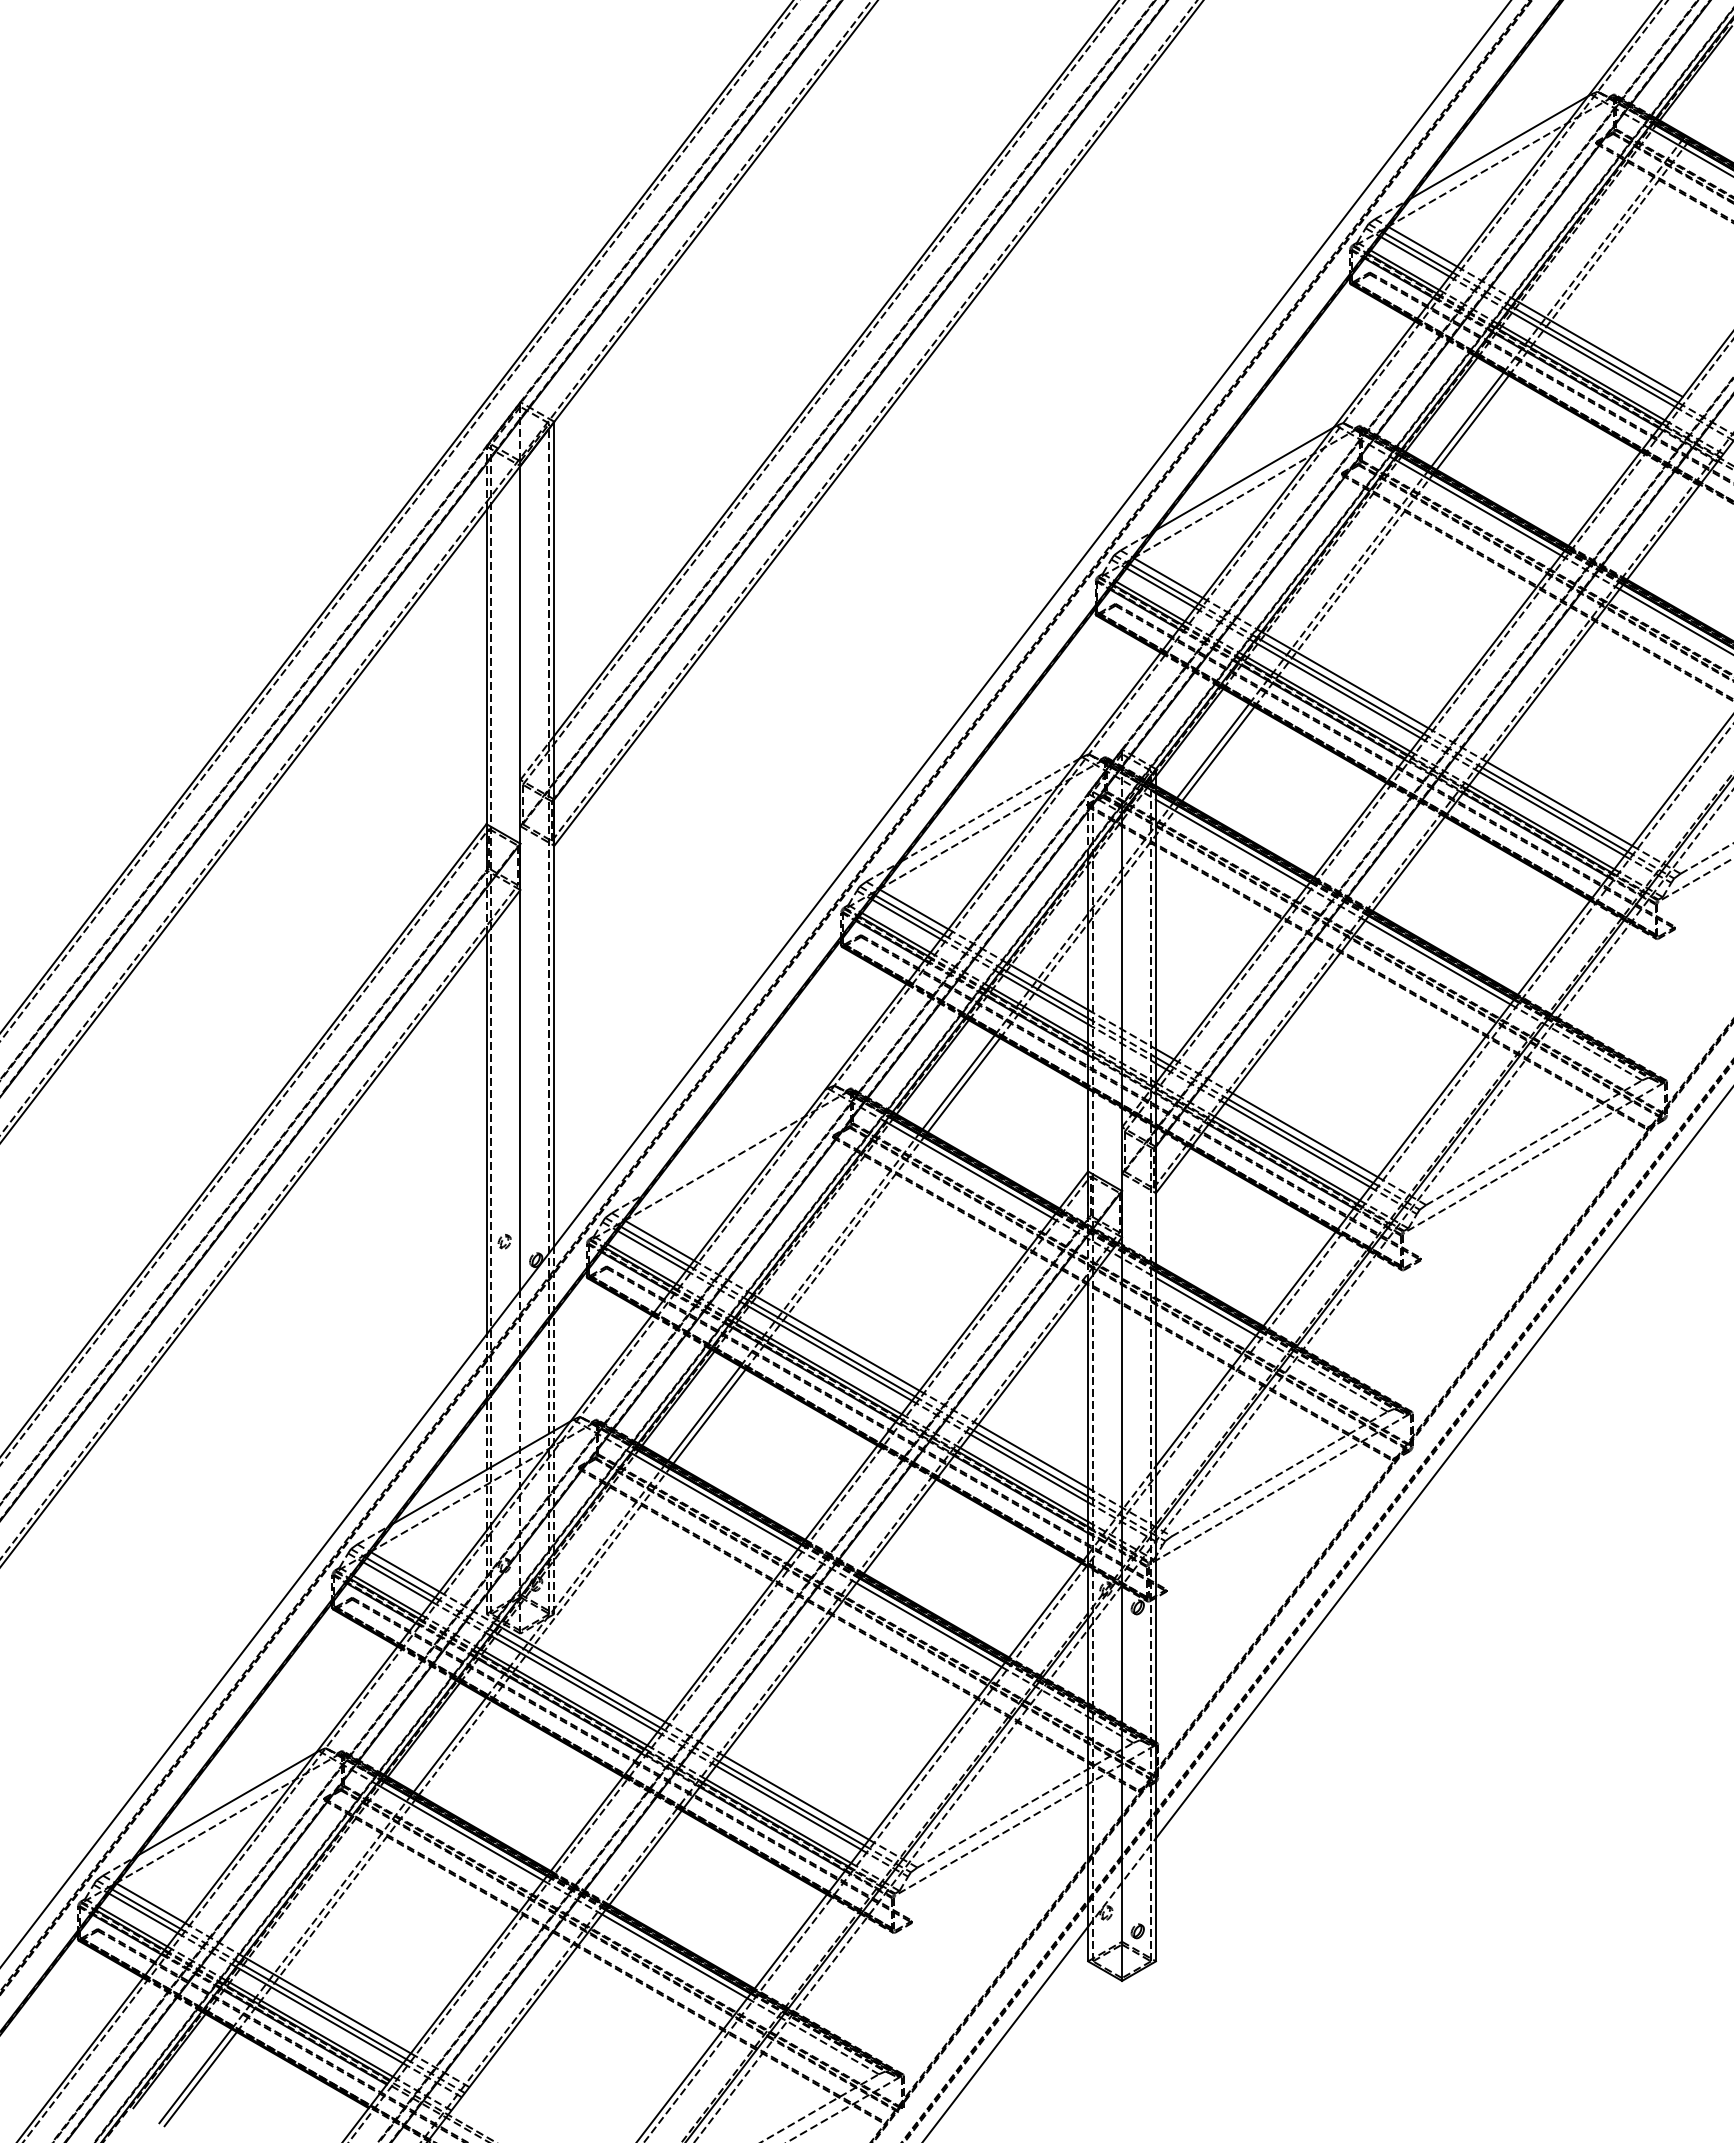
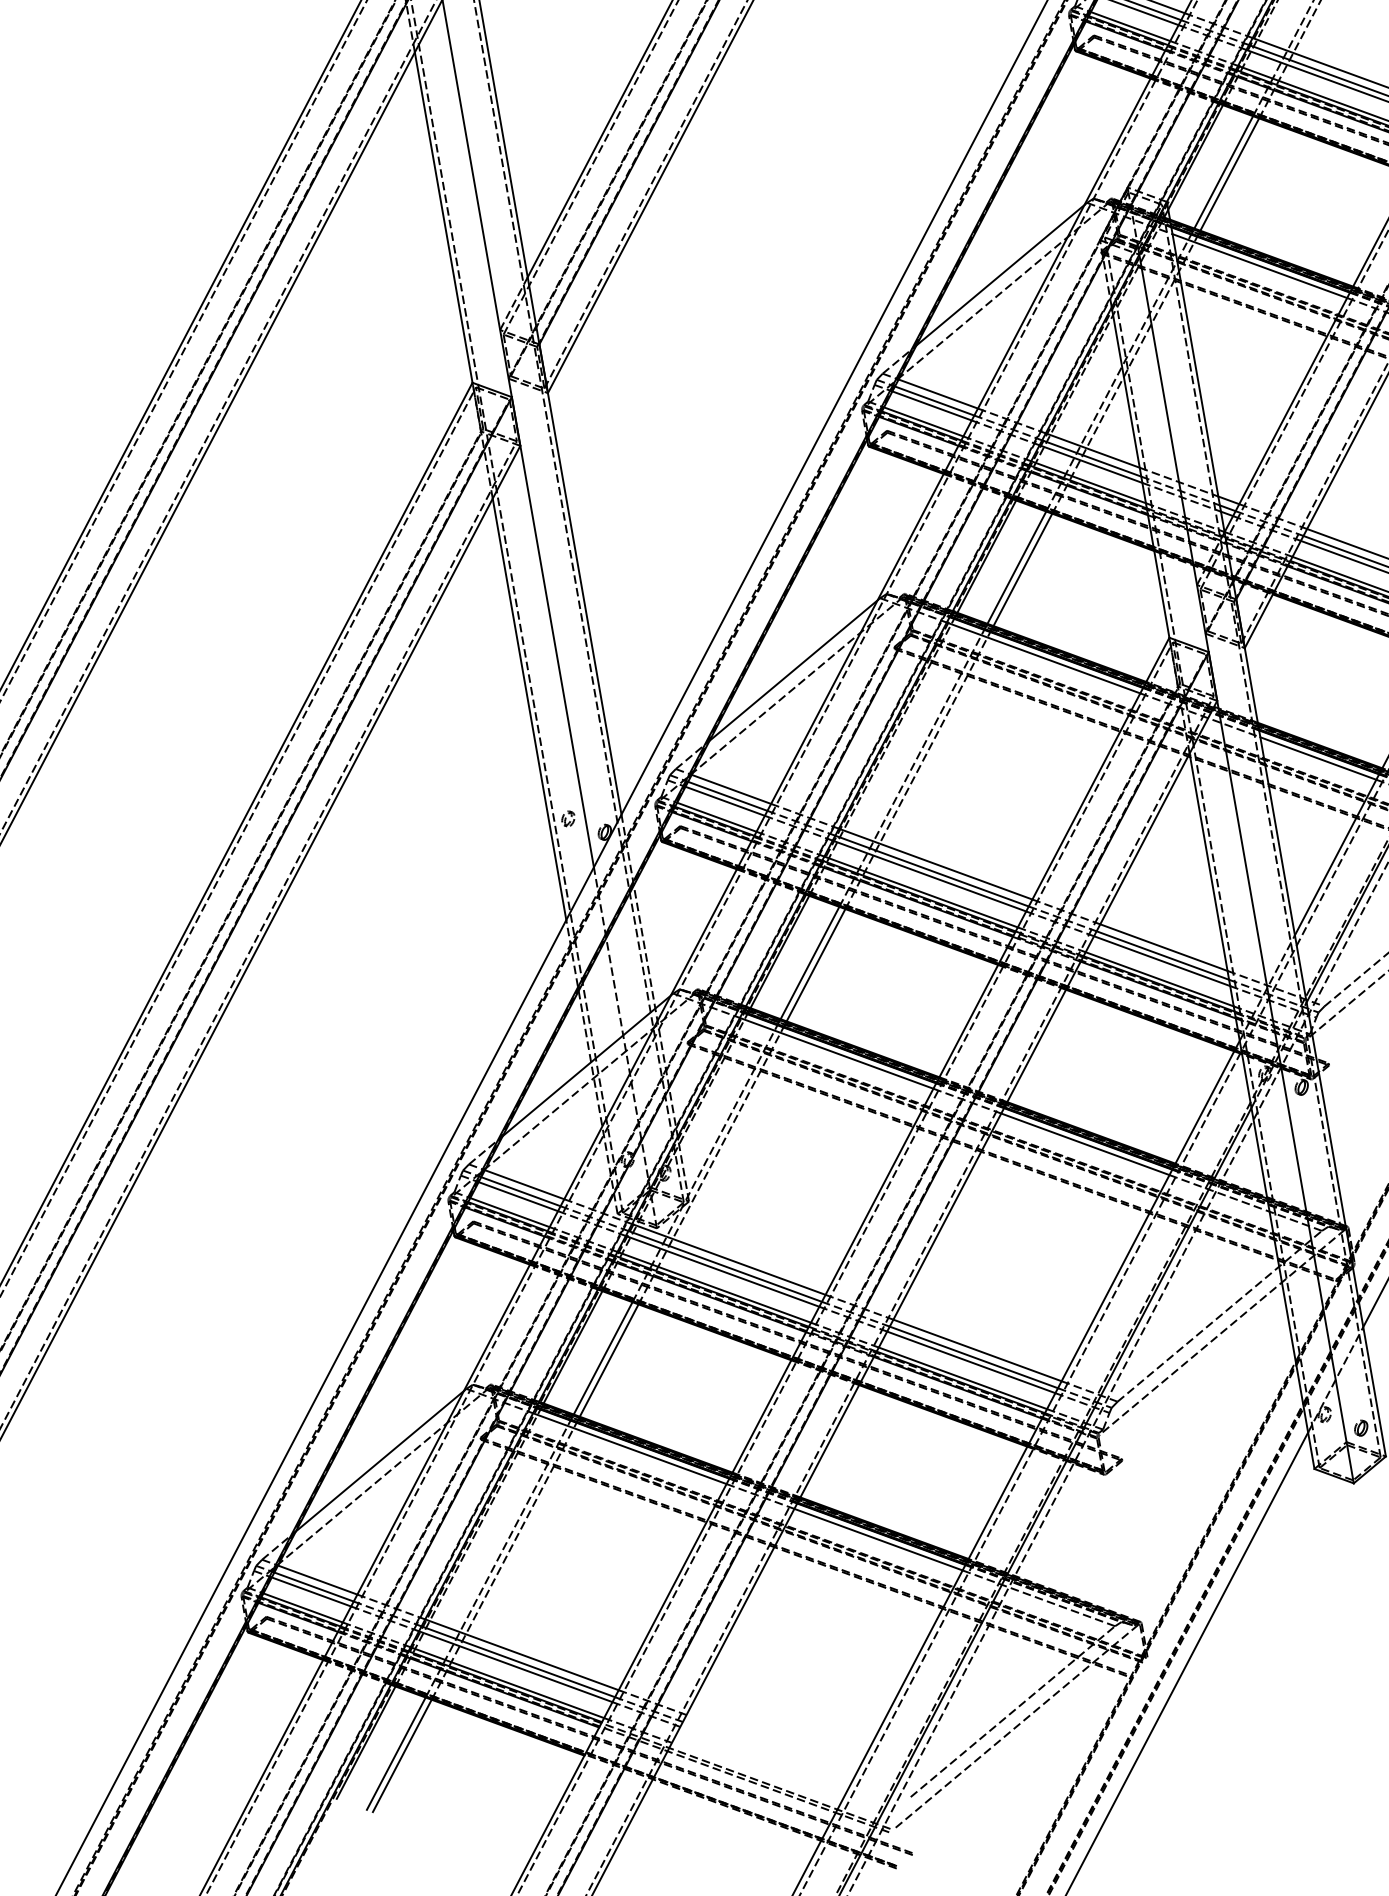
line: (990, 809) -> (1000, 274), dashed -> solid
line: (736, 1140) -> (793, 669), added
line: (455, 1747) -> (609, 1360), dashed -> solid

